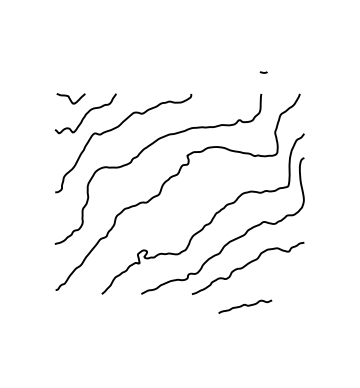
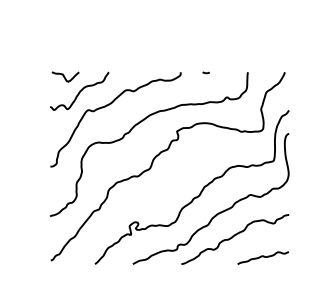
curve: (263, 72) -> (205, 72), moved
curve: (245, 305) -> (263, 256), moved

